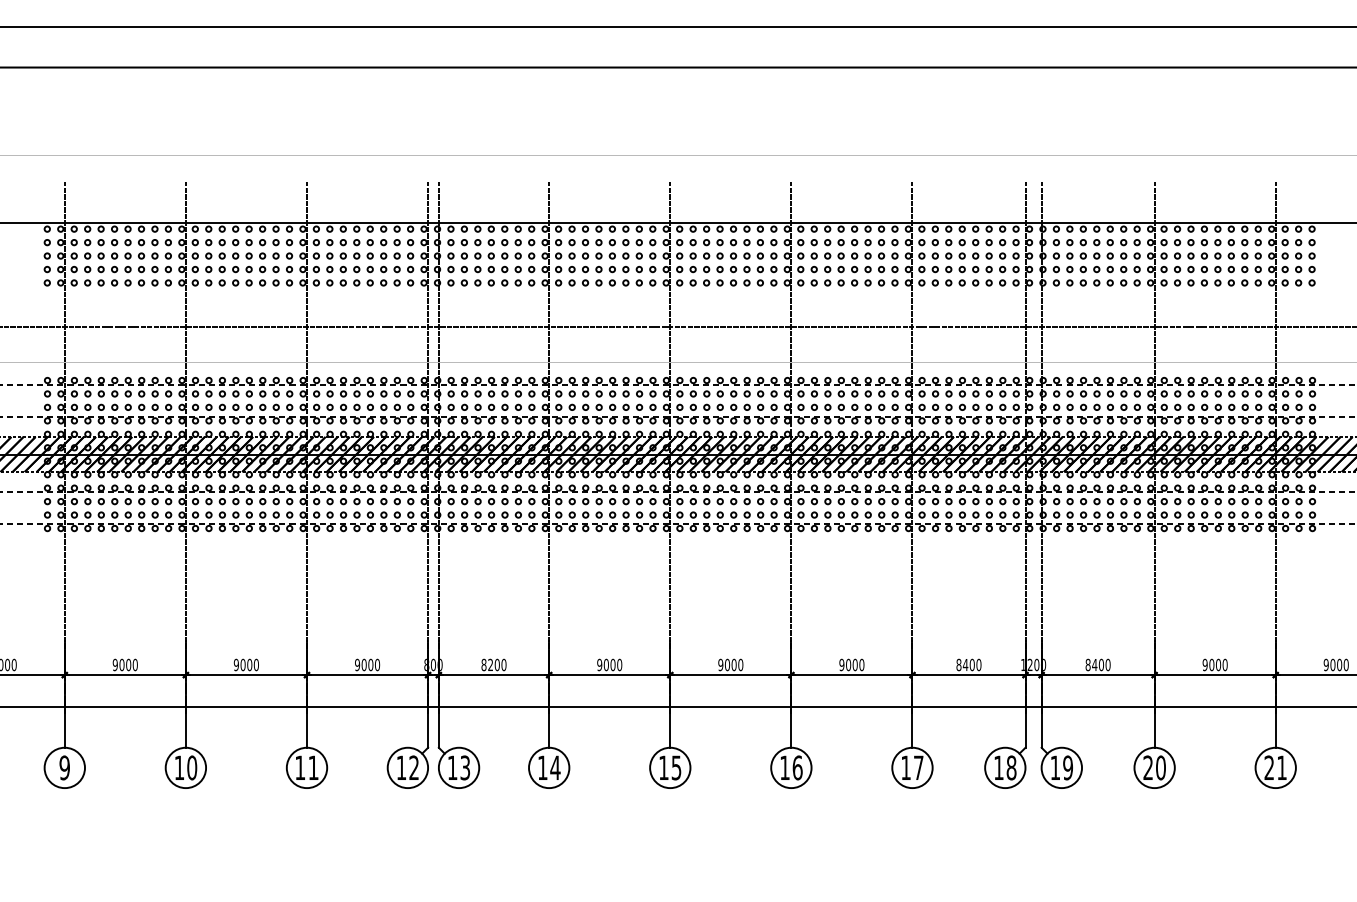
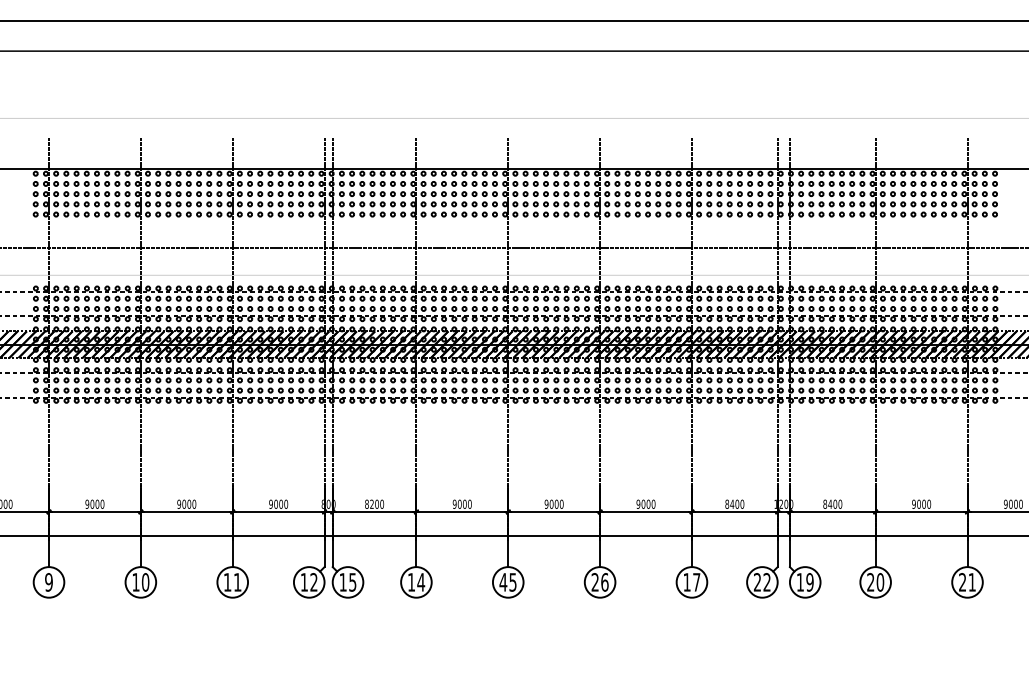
text: (465, 767) -> (352, 582), 13 -> 15
text: (663, 767) -> (503, 582), 15 -> 45
text: (784, 767) -> (594, 582), 16 -> 26
text: (1005, 767) -> (762, 582), 18 -> 22

